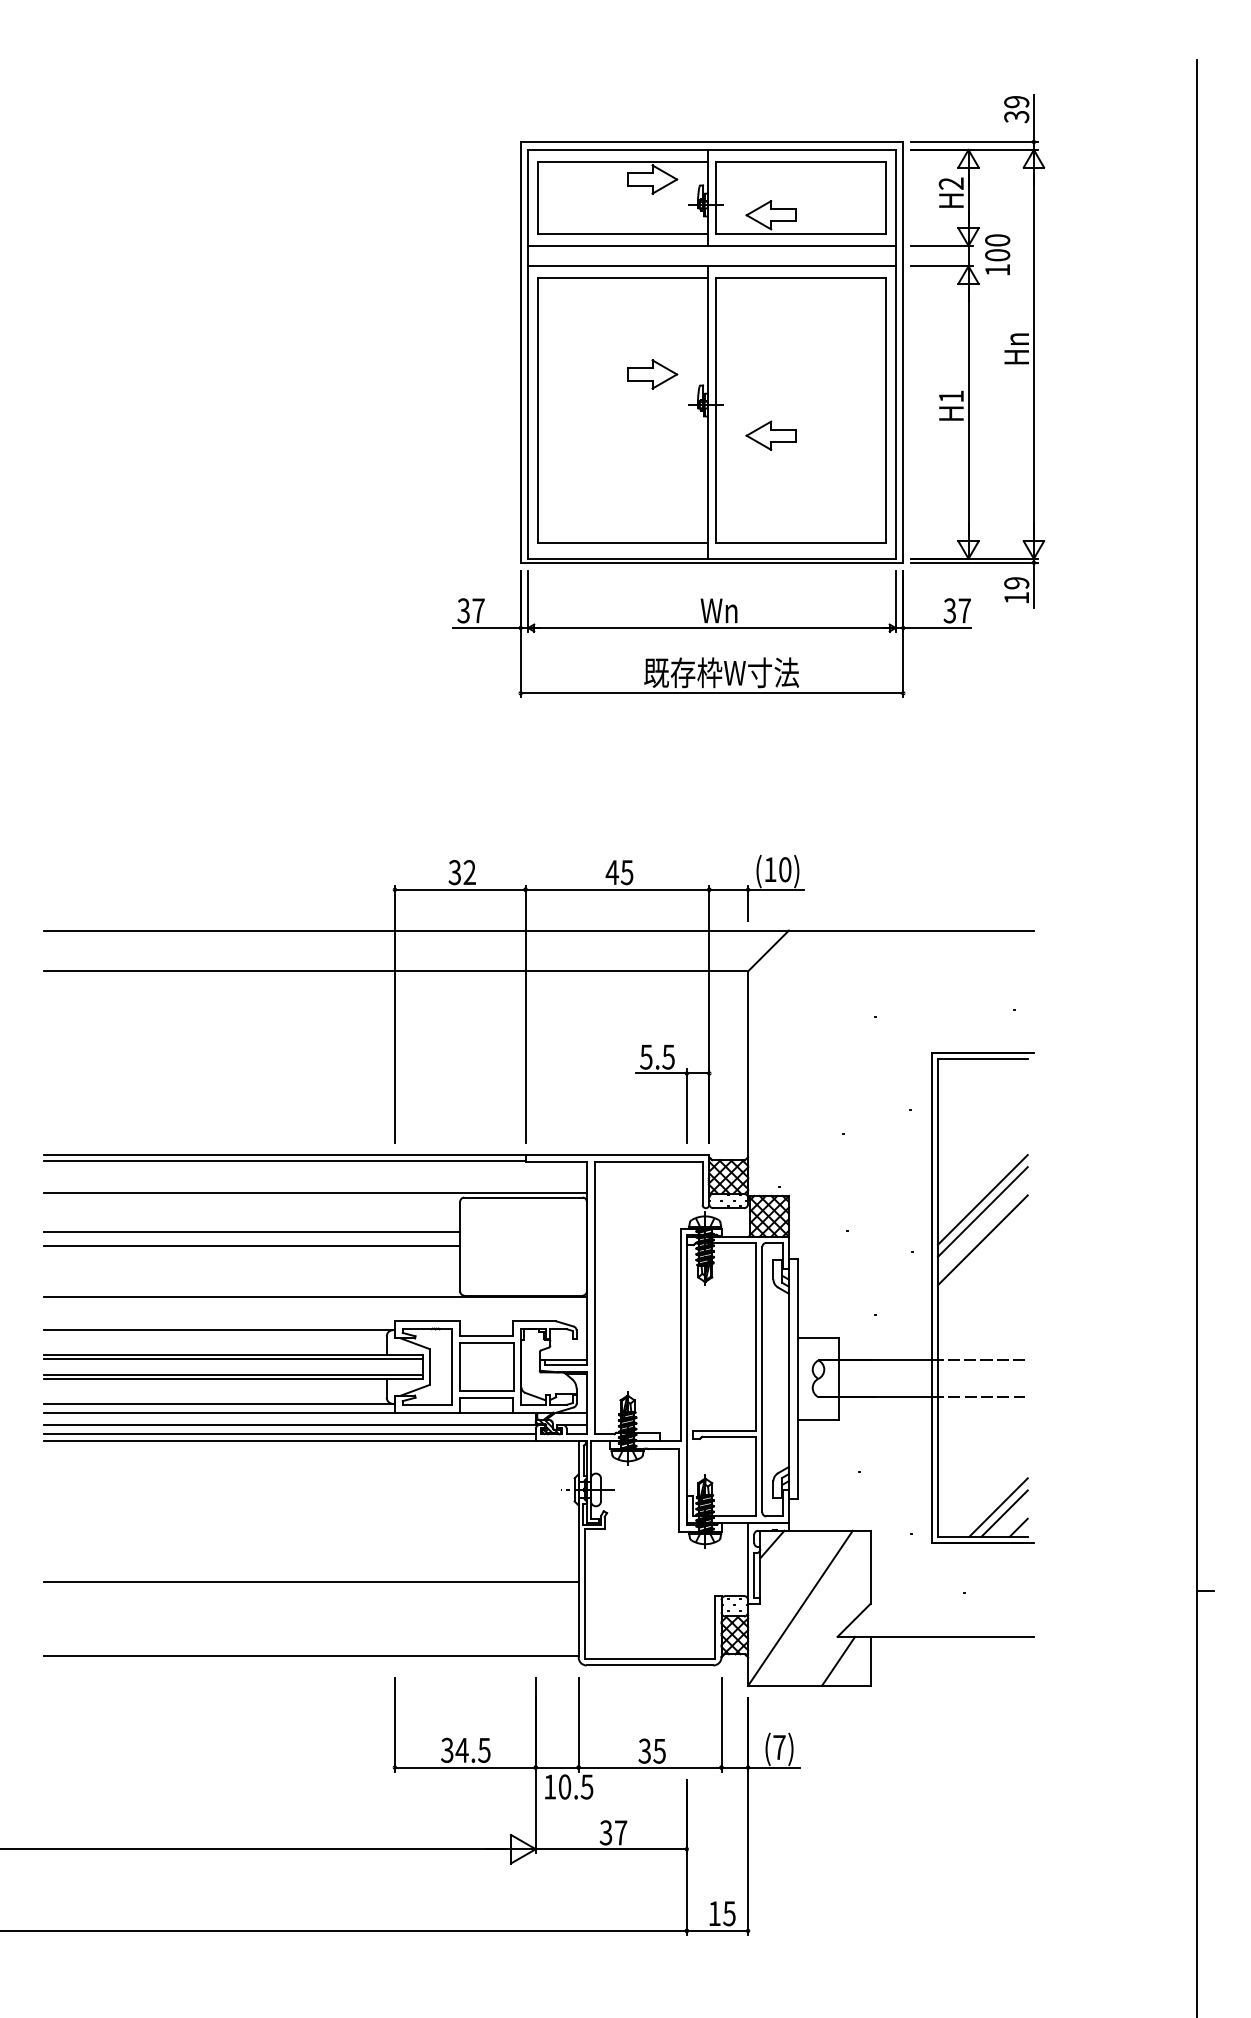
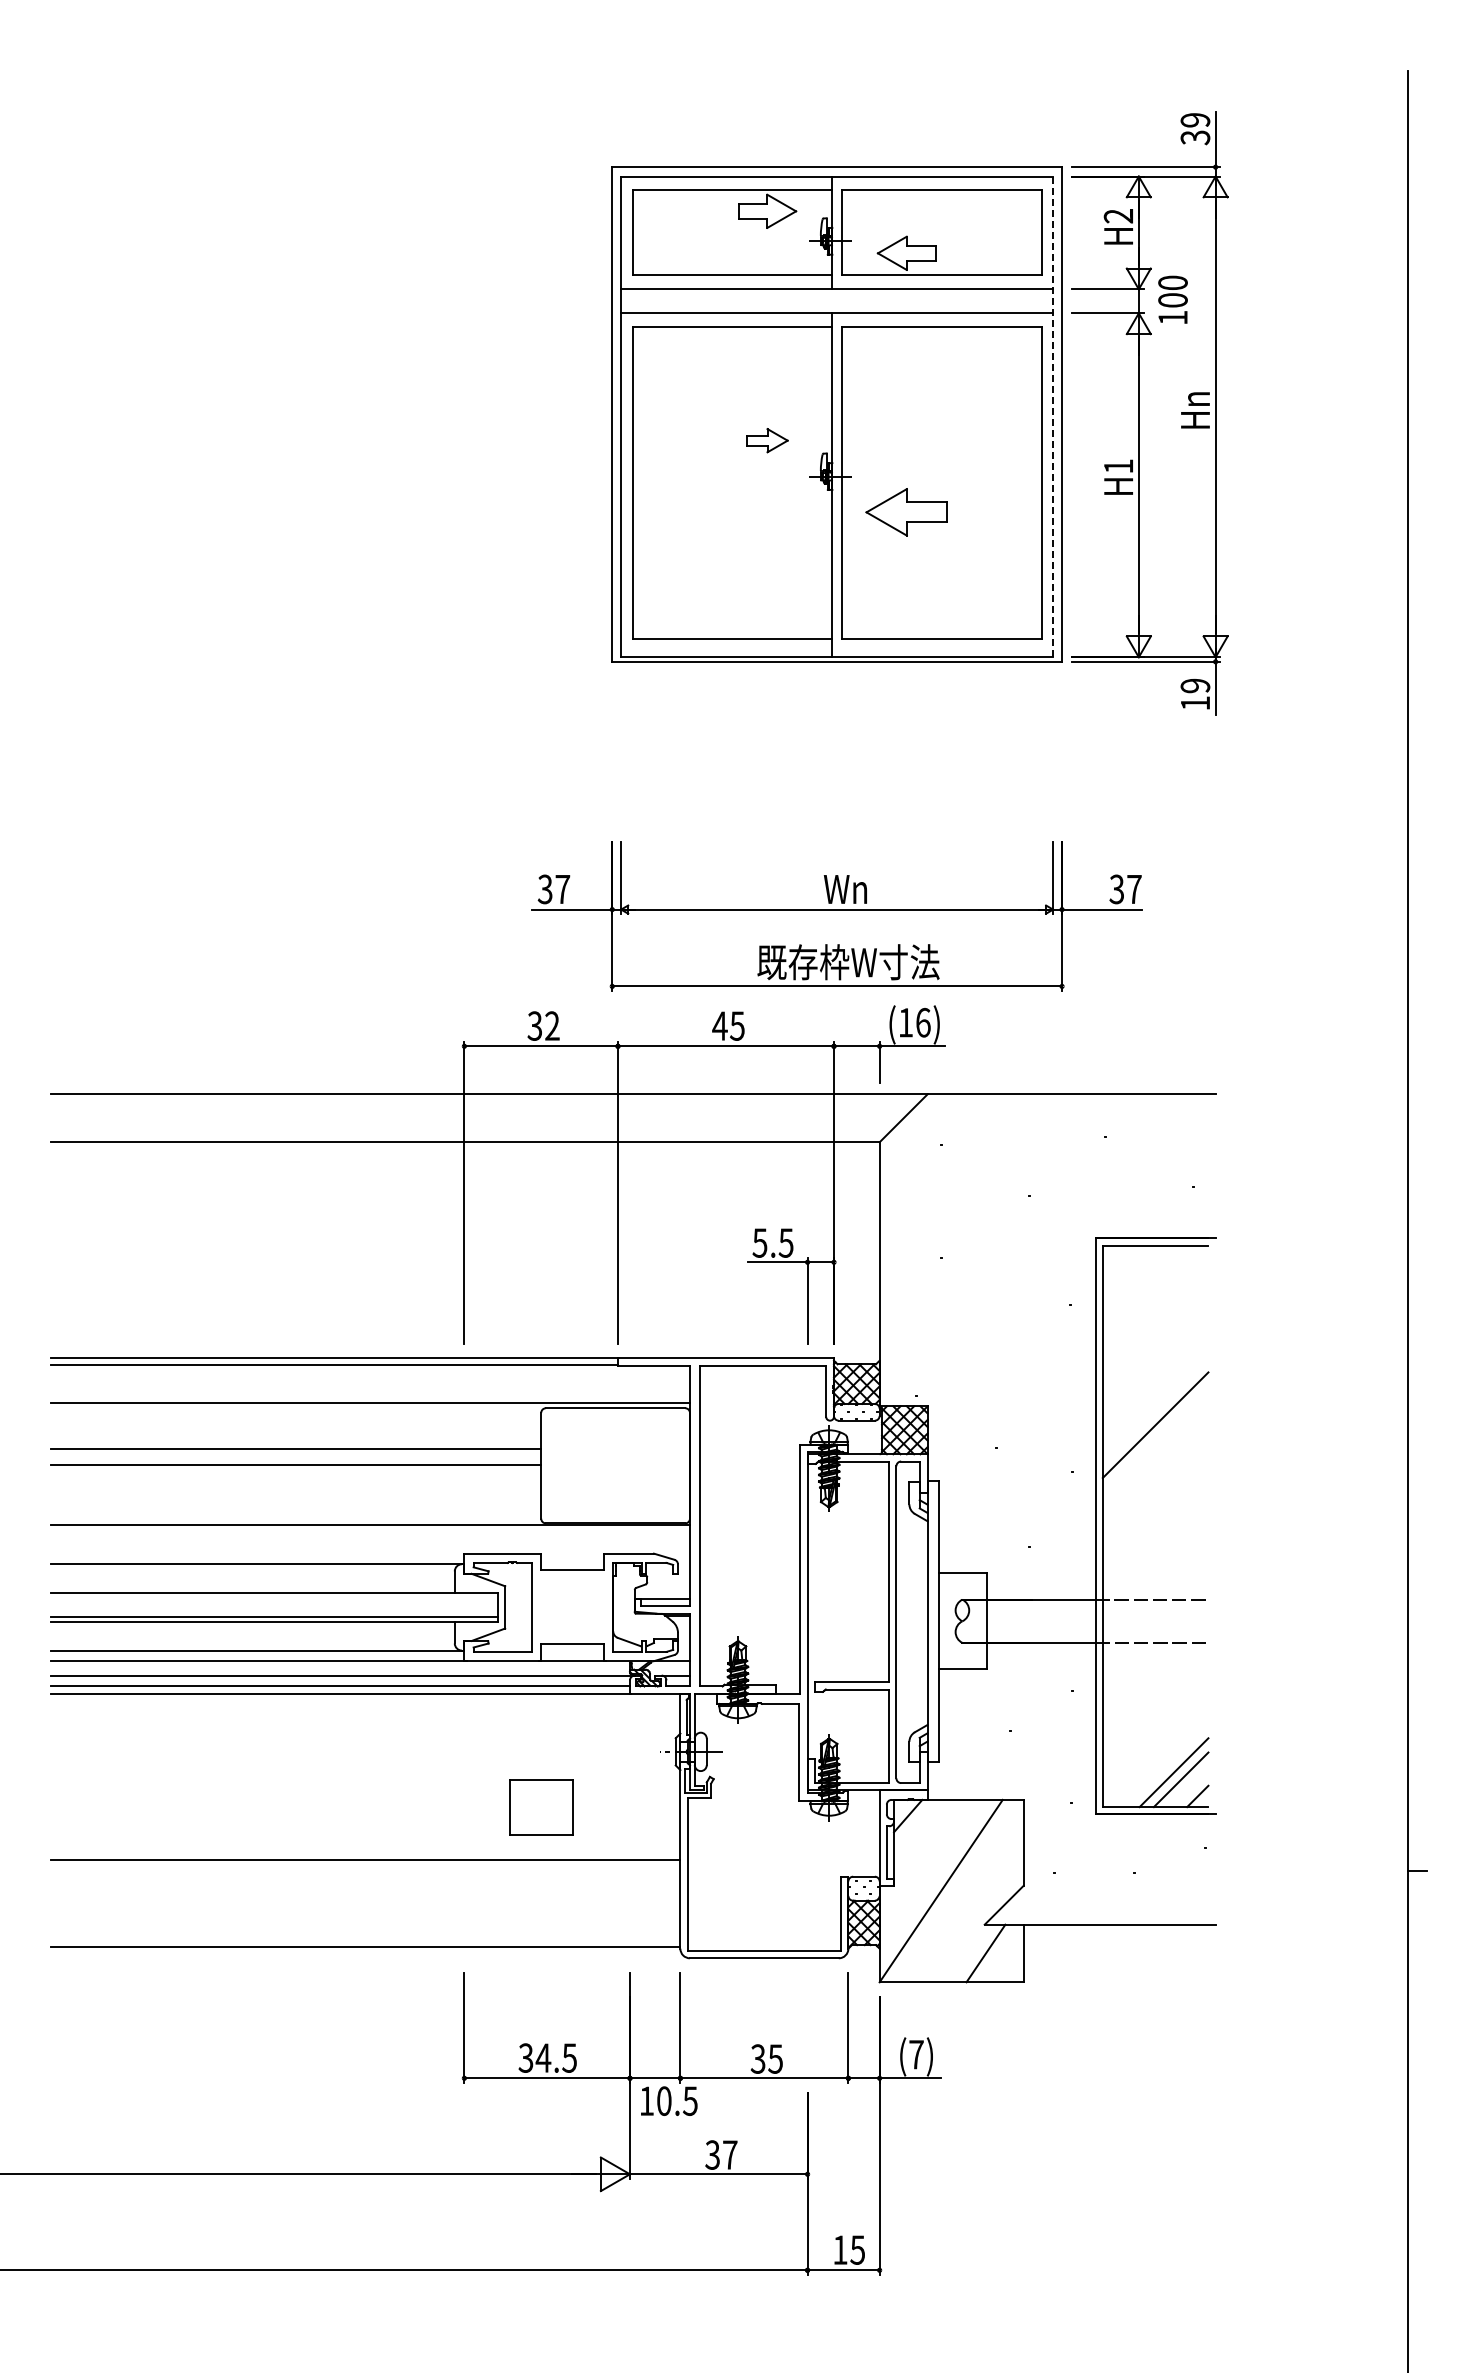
line: (895, 354) -> (1053, 416), solid -> dashed
part: (652, 374) -> (767, 440), size x0.7
part: (770, 435) -> (906, 512), size x1.4
part: (711, 633) -> (836, 916), moved
text: (785, 869) -> (923, 1022), (10) -> (16)
line: (982, 1199) -> (1155, 1410), removed
line: (982, 1240) -> (1155, 1458), removed
line: (233, 1358) -> (274, 1597), removed
part: (486, 1367) -> (541, 1807), moved

